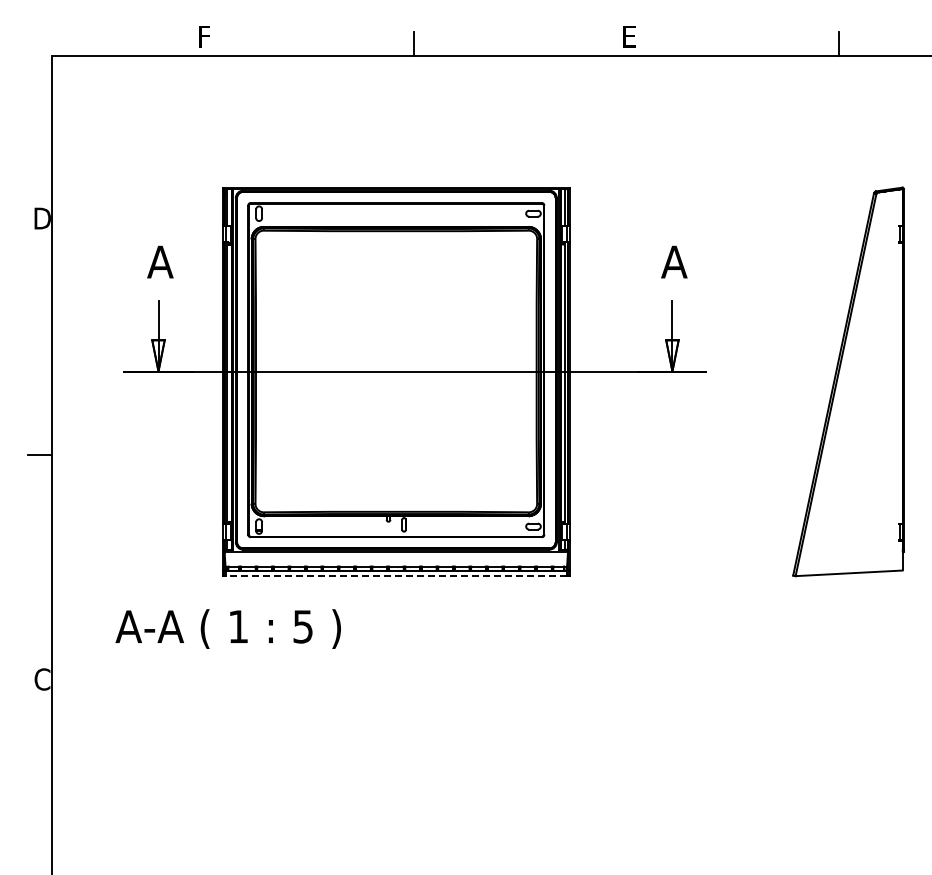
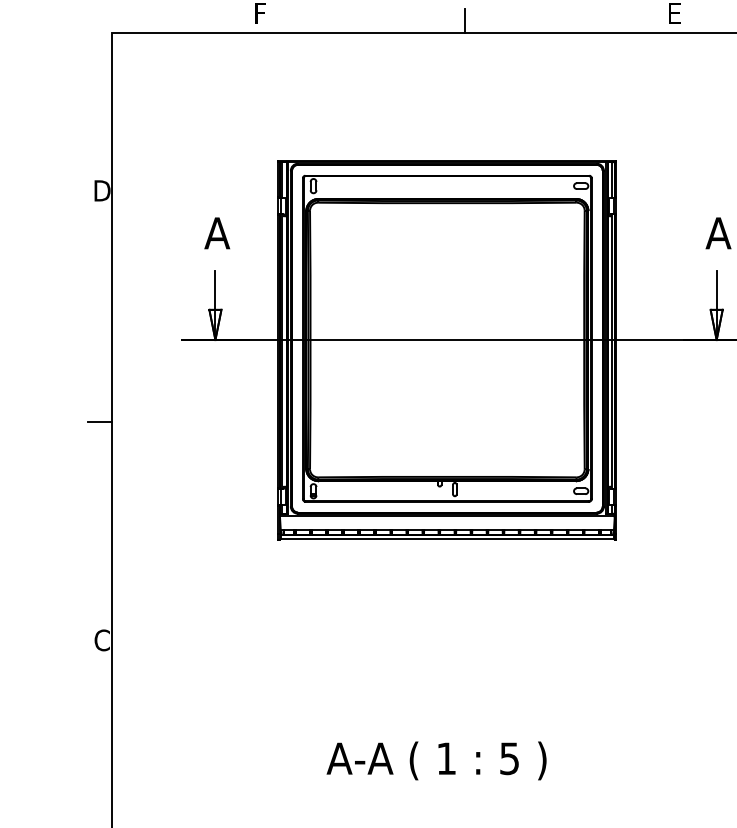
line: (396, 575) -> (447, 538), dashed -> solid
text: (227, 628) -> (435, 760), moved

